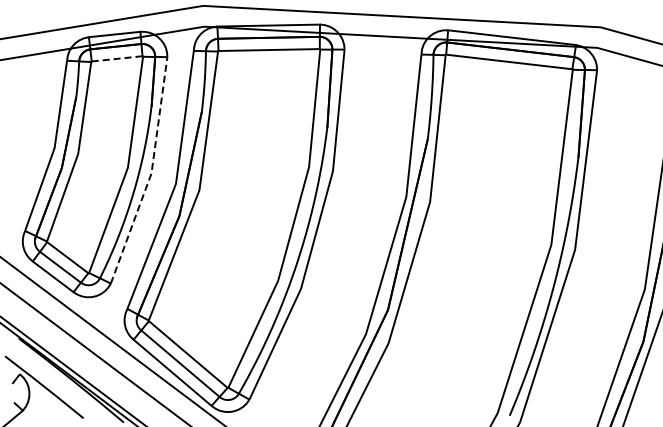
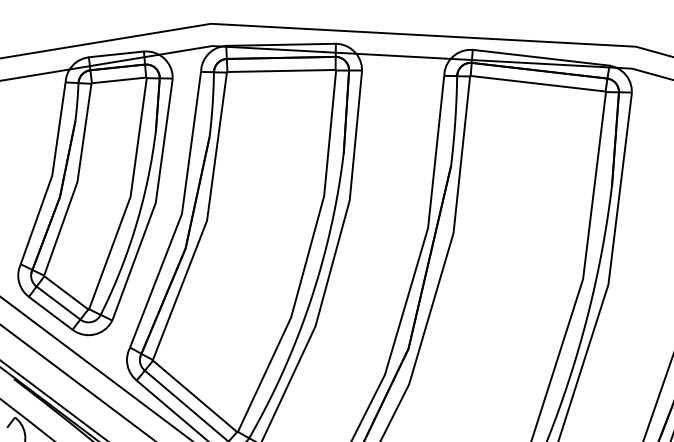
line: (117, 58) -> (119, 80), dashed -> solid
line: (151, 173) -> (155, 202), dashed -> solid

